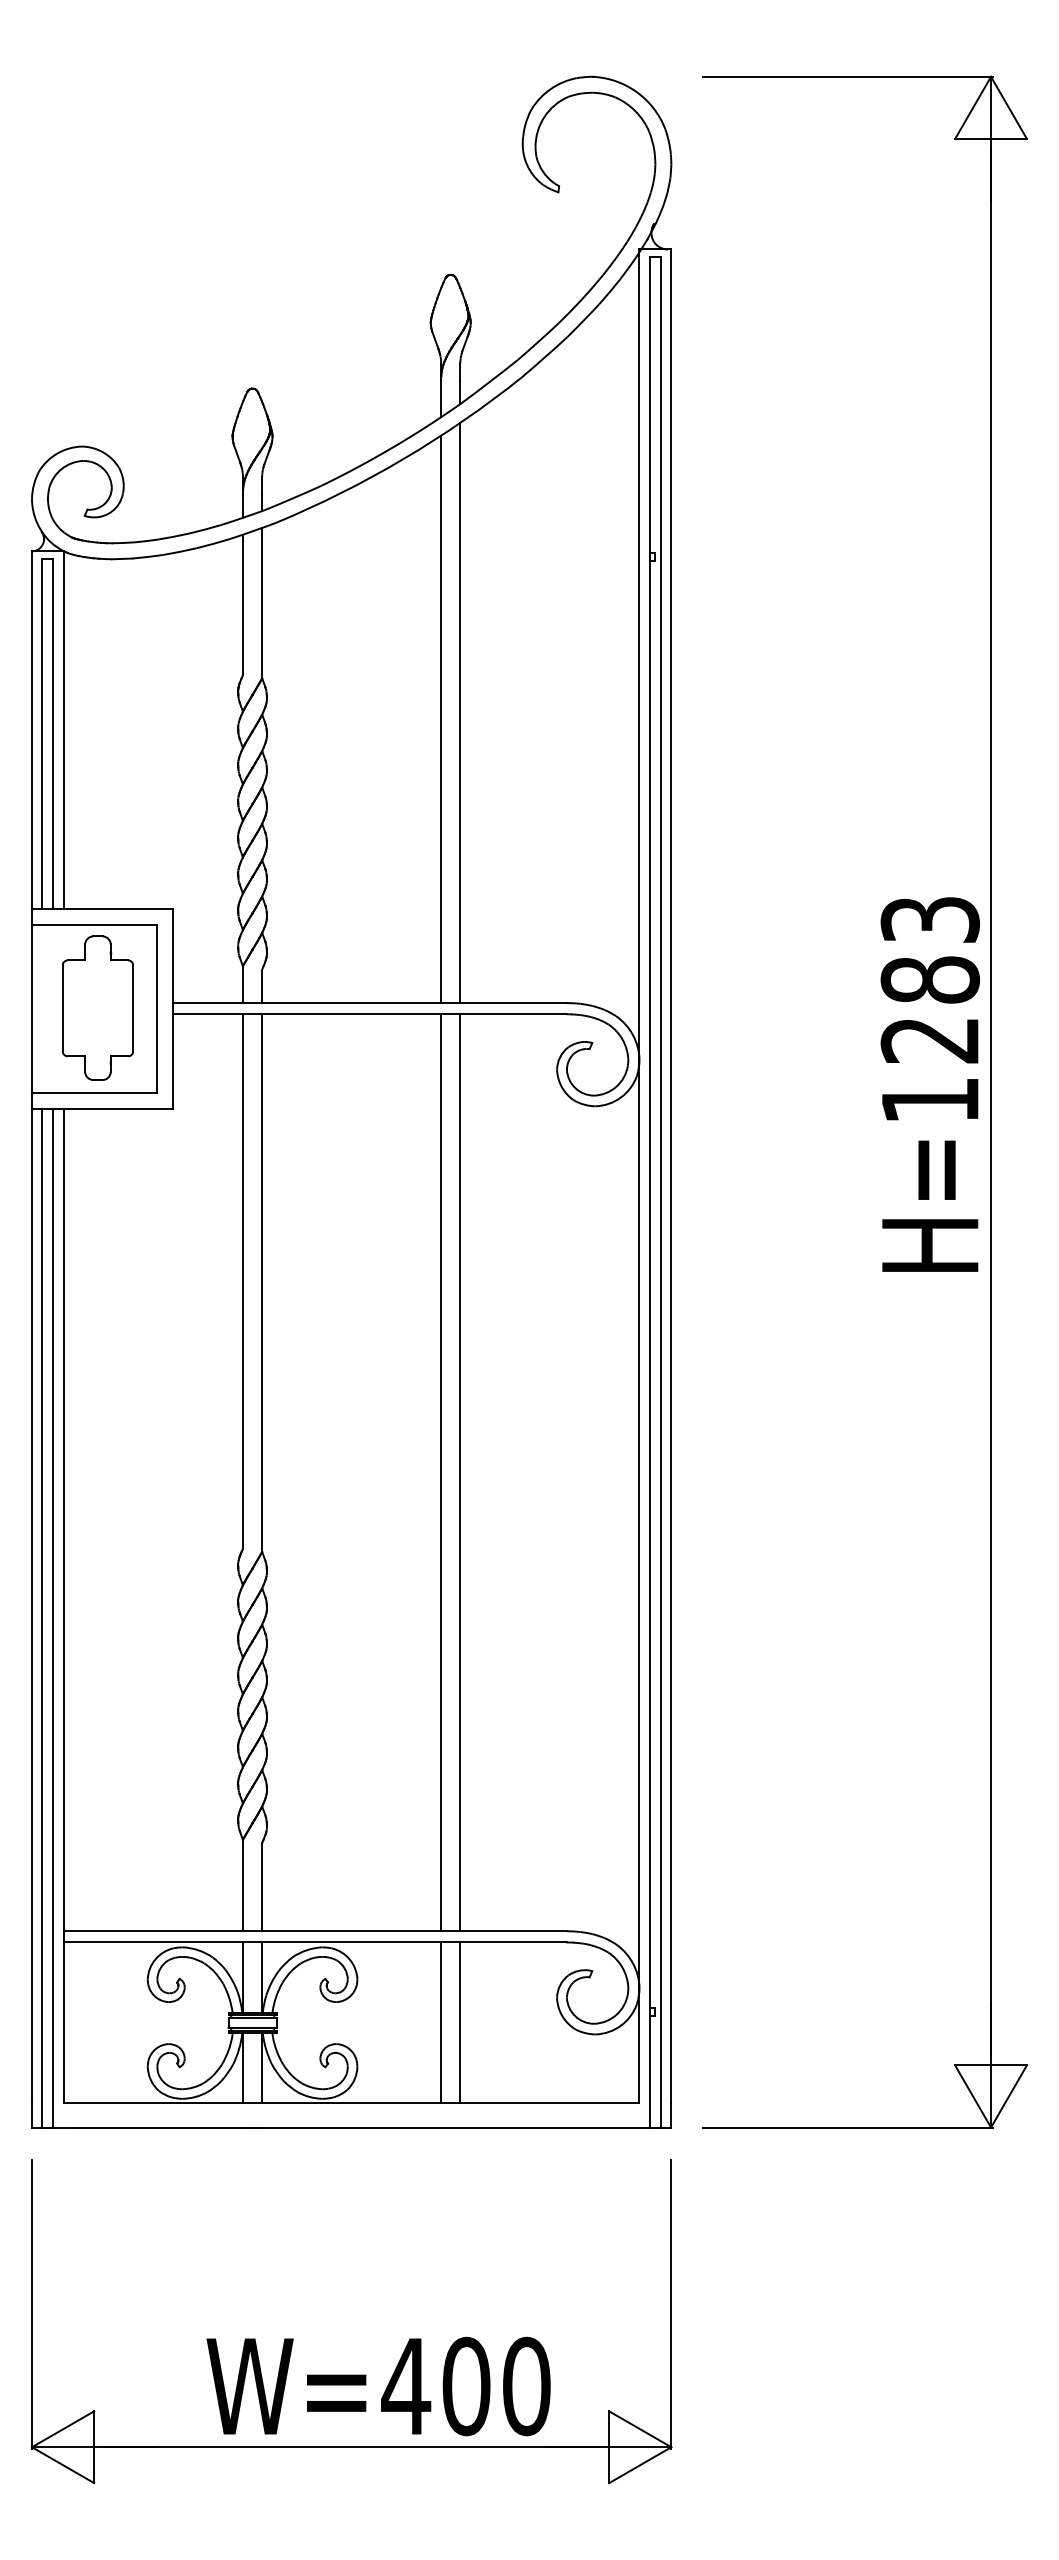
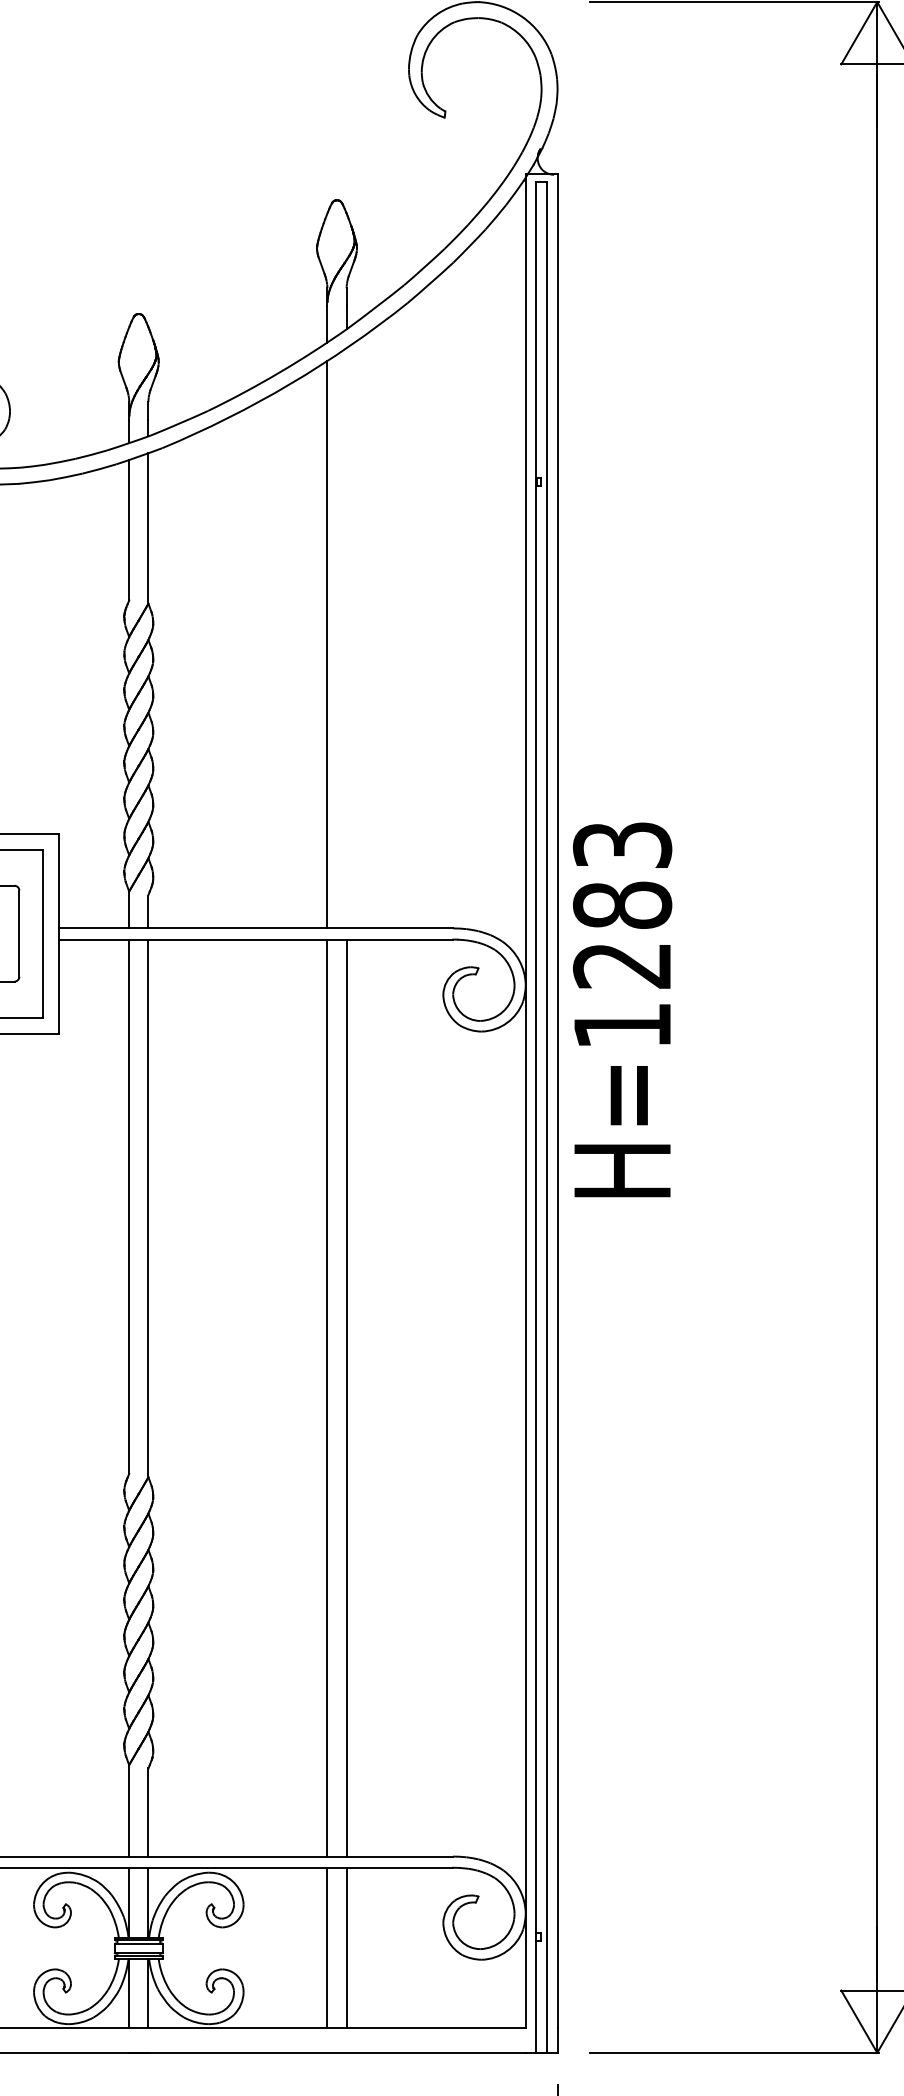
line: (460, 712) -> (346, 637), removed
text: (929, 1084) -> (621, 1009), moved

